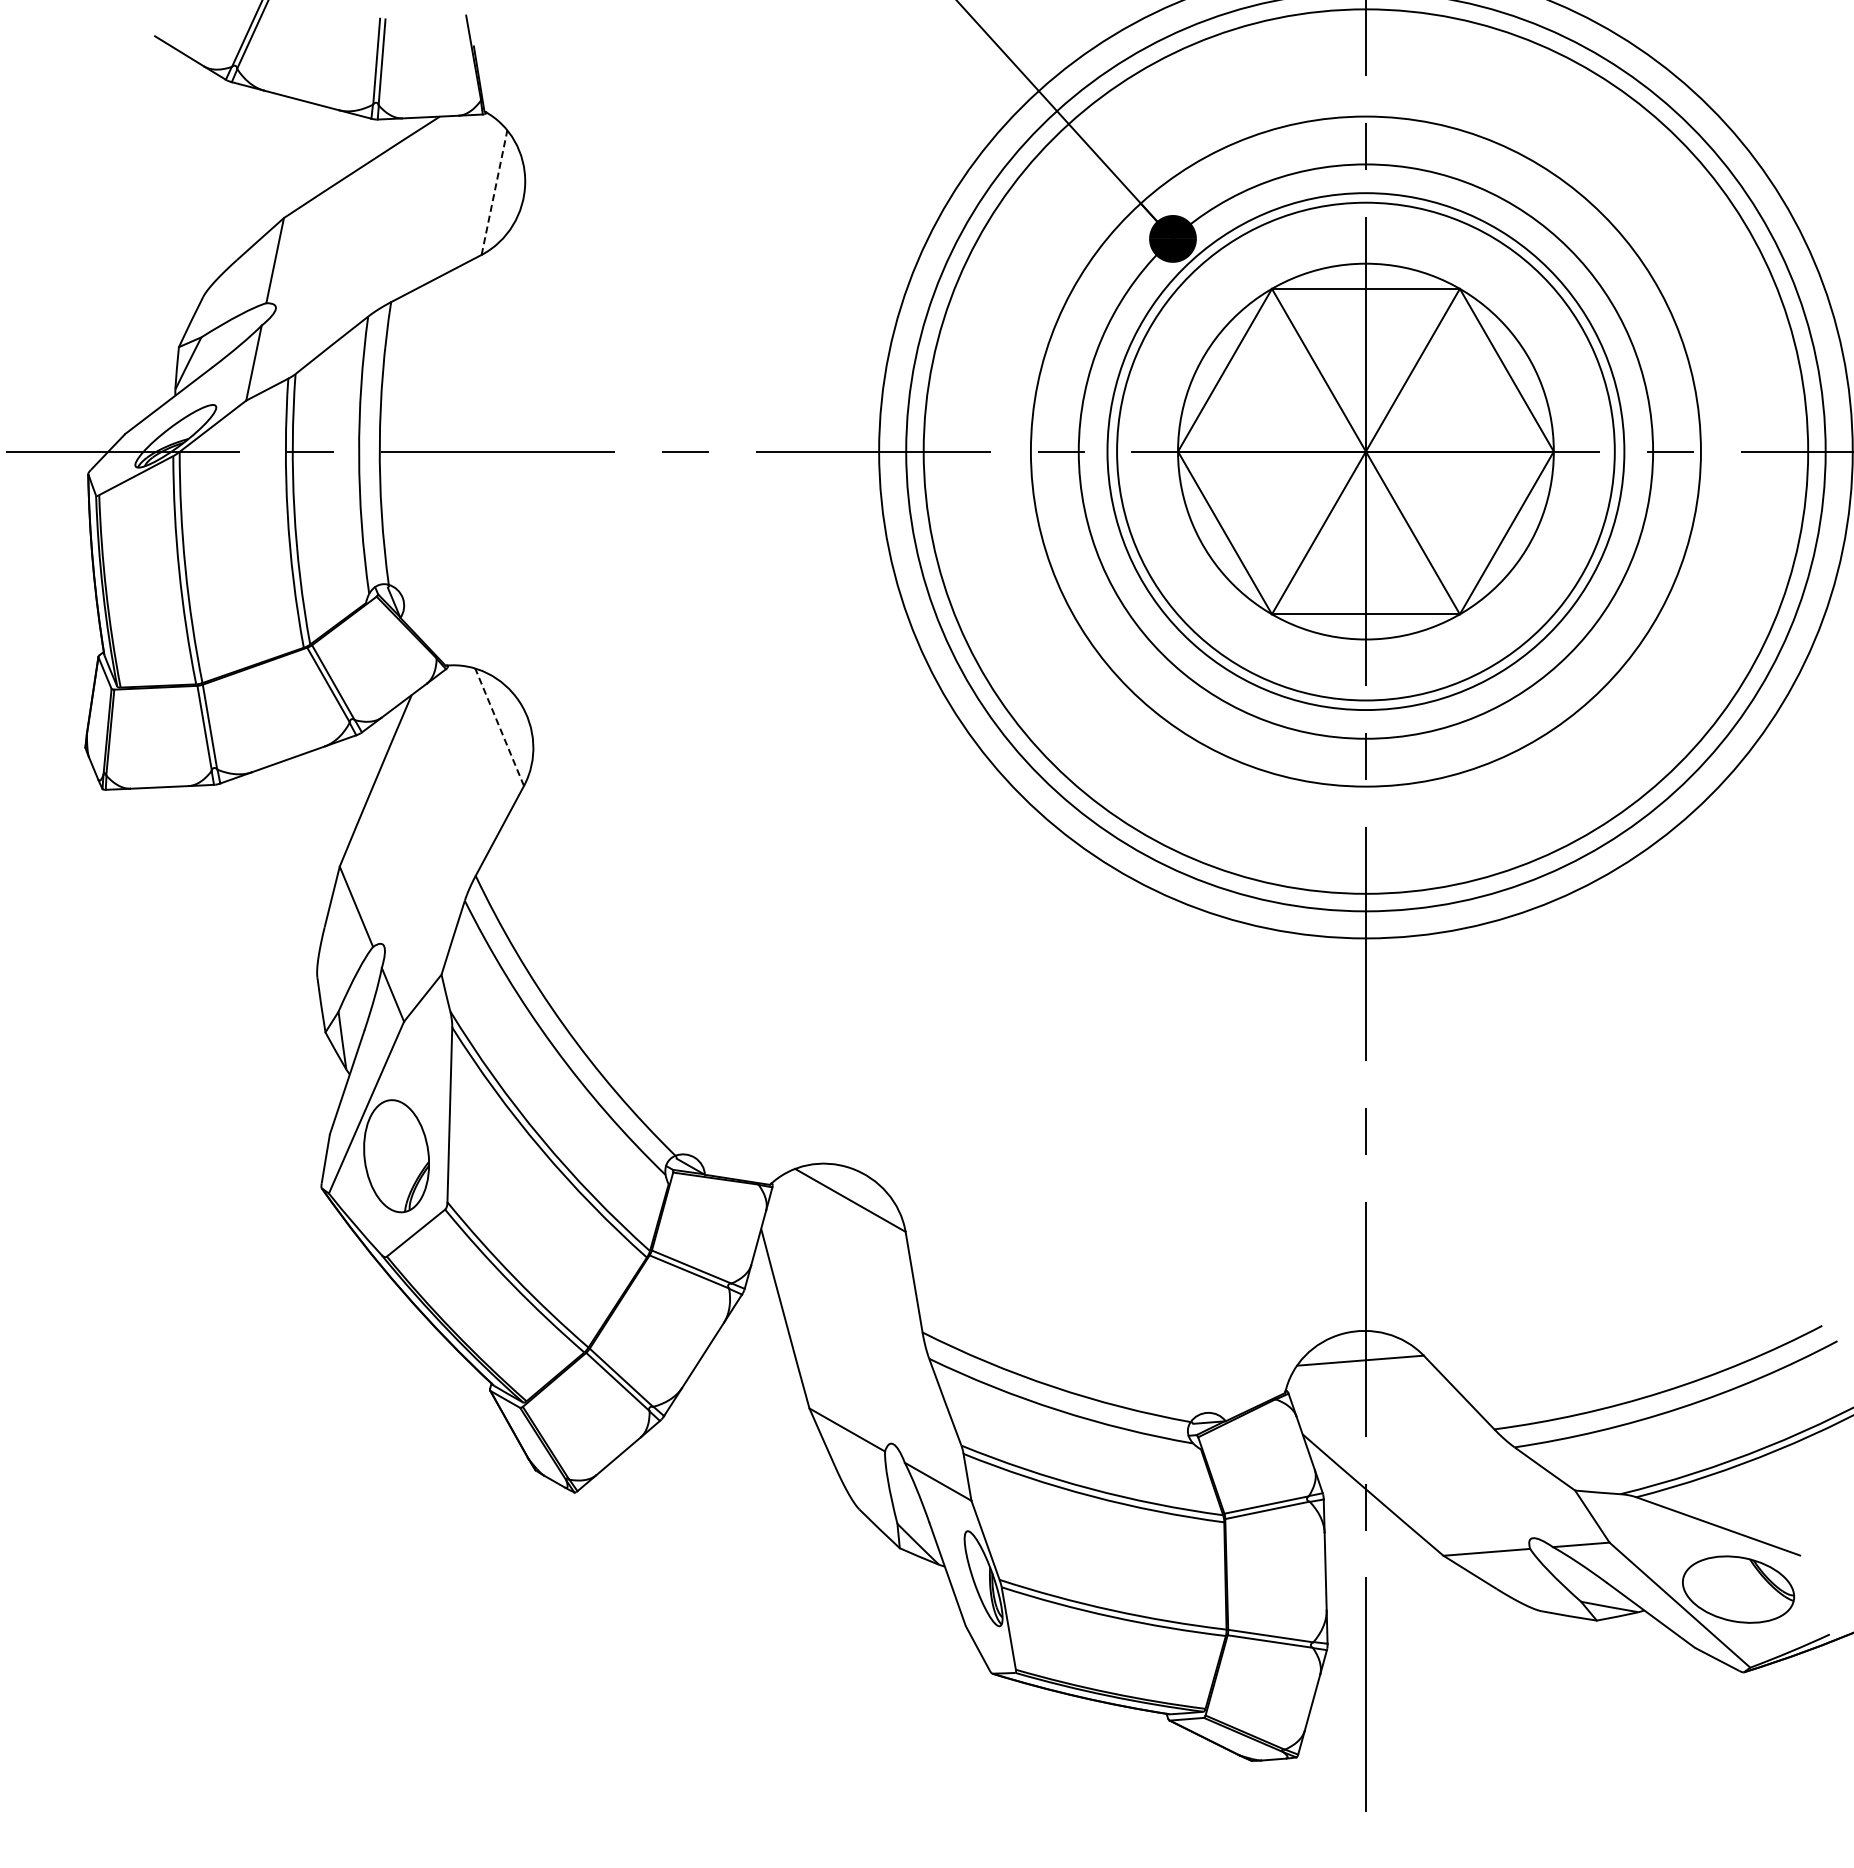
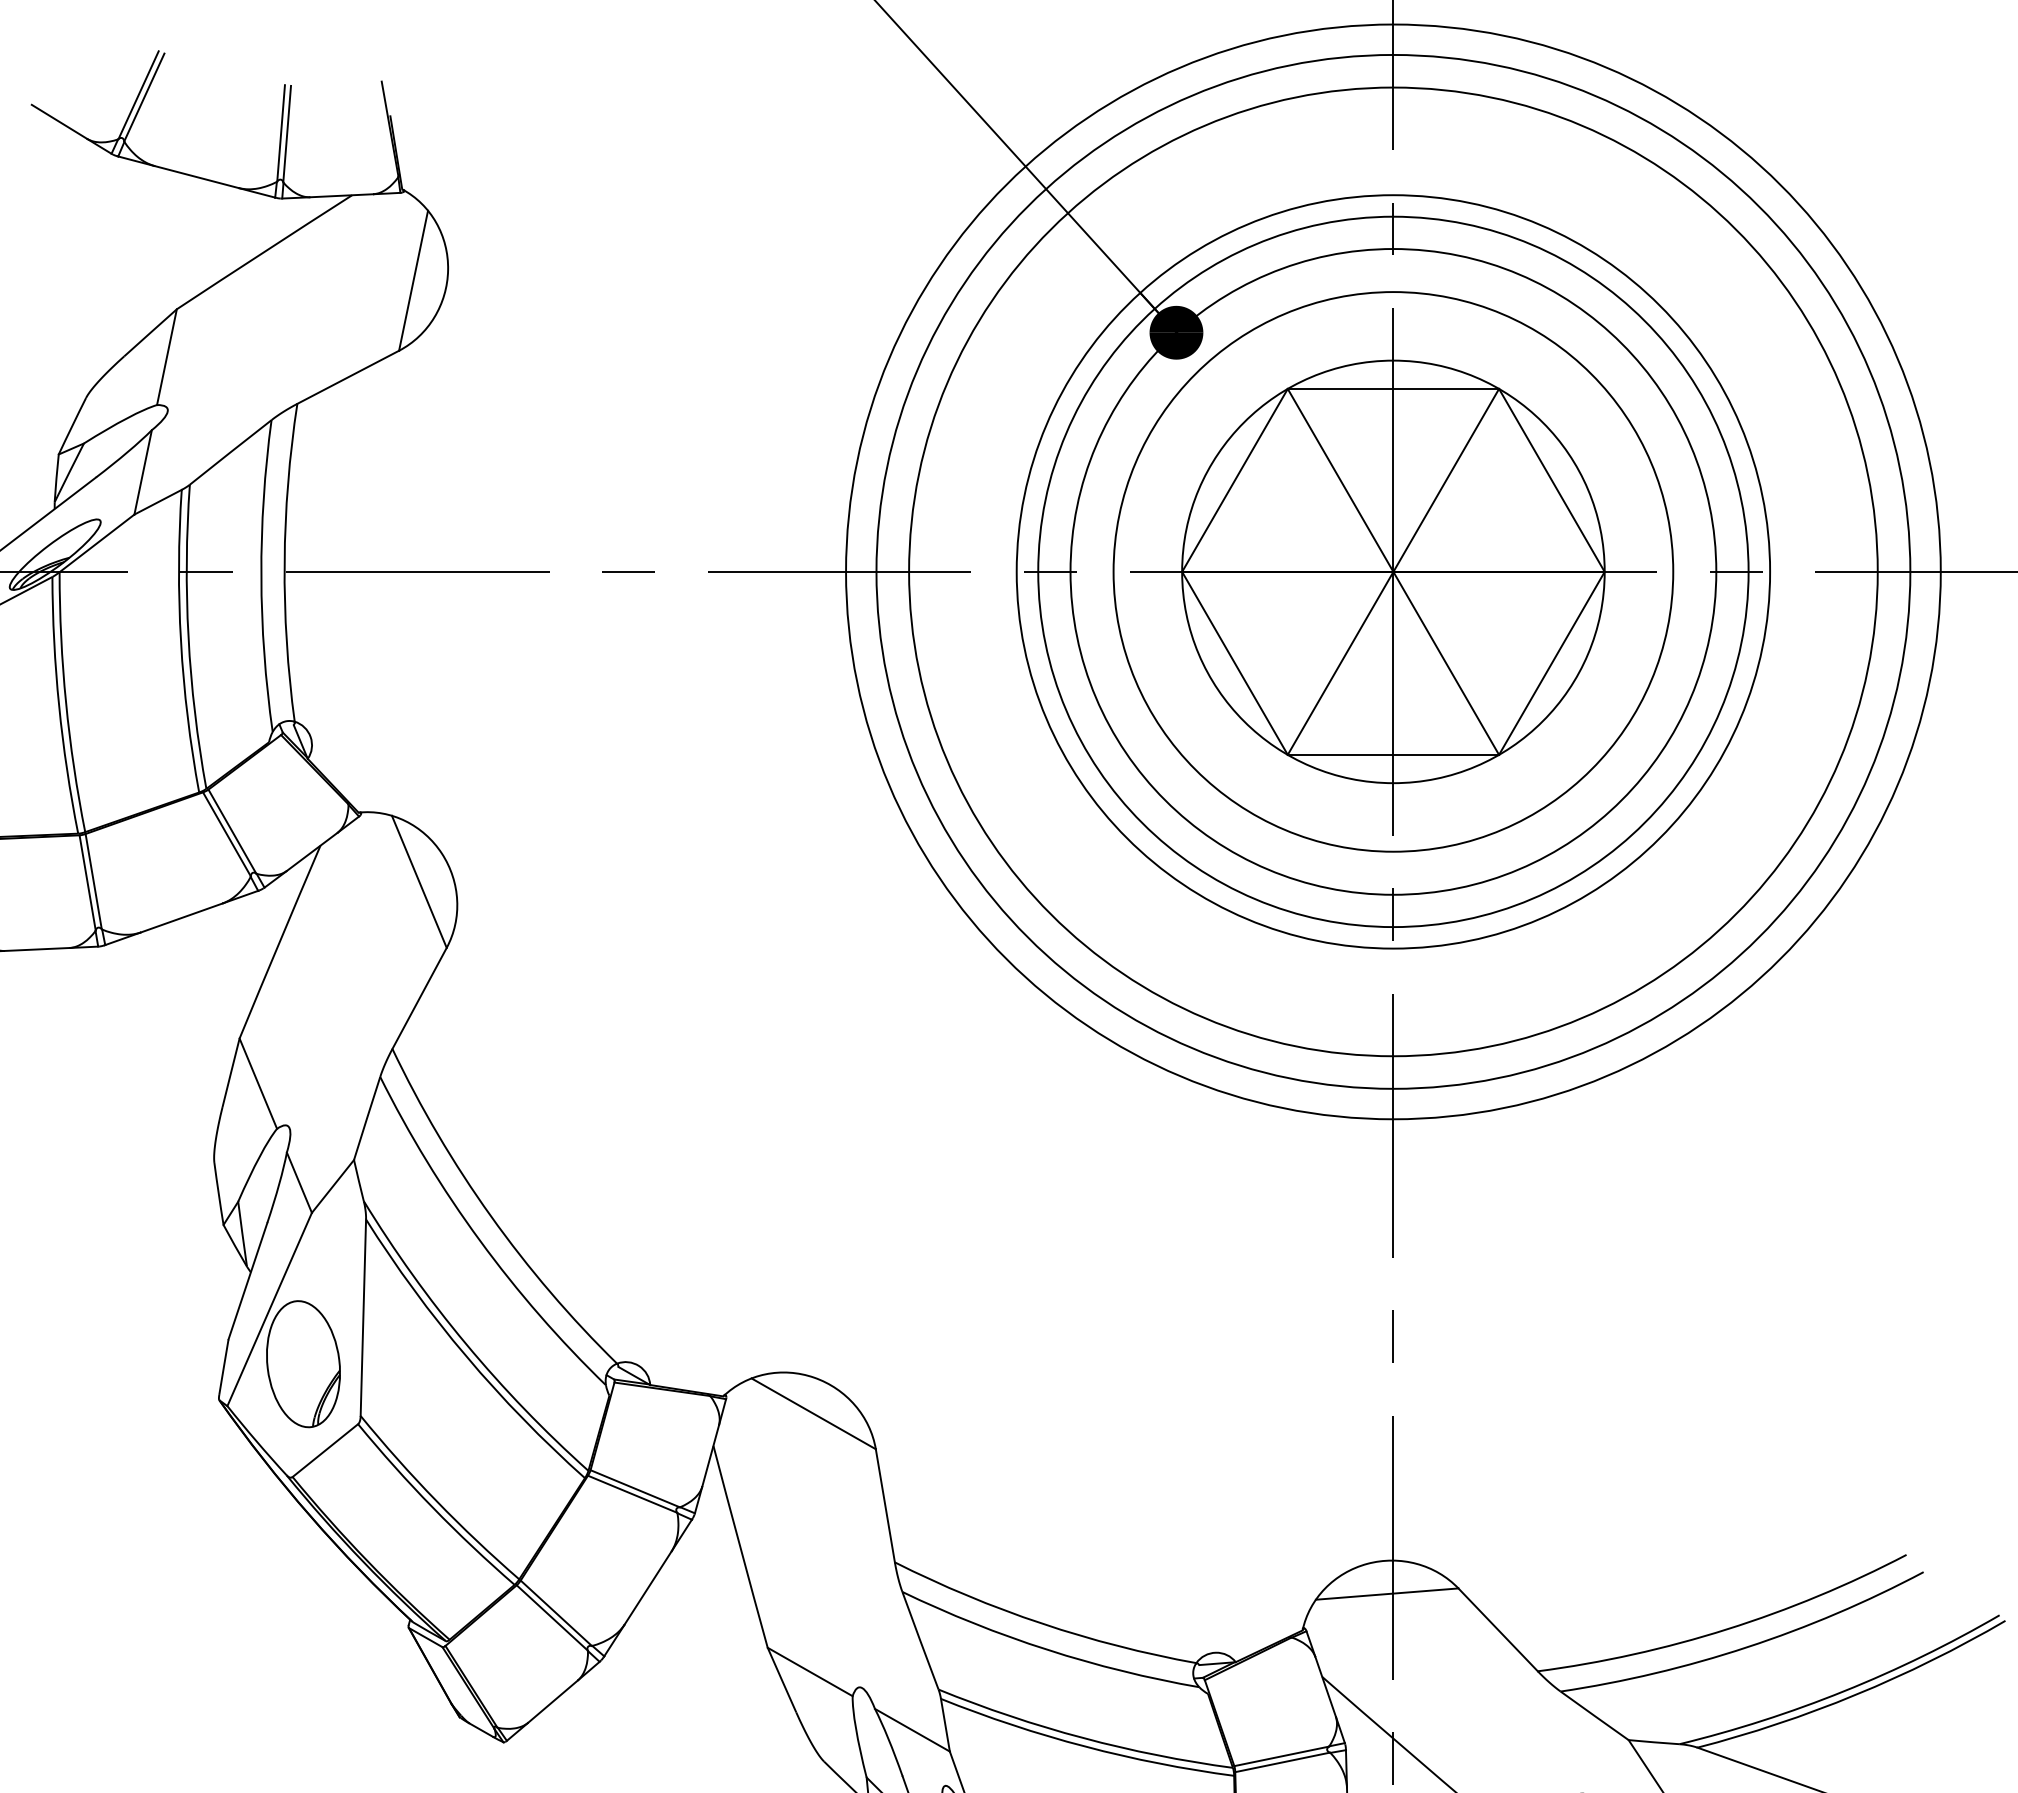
line: (494, 192) -> (413, 280), dashed -> solid
circle: (1365, 451) -> (1392, 571), size x0.71
circle: (1365, 451) -> (1392, 571), size x1.67
line: (499, 727) -> (419, 882), dashed -> solid

